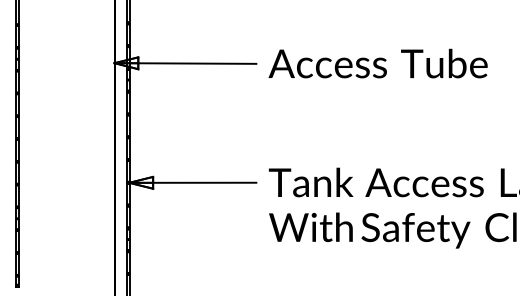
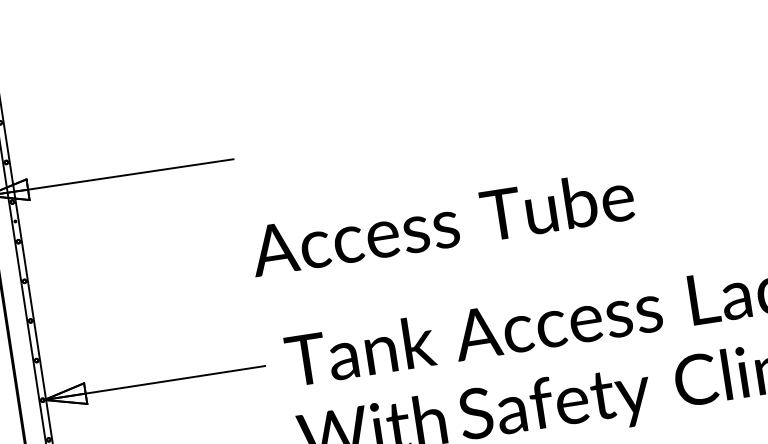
text: (377, 63) -> (441, 222), moved

